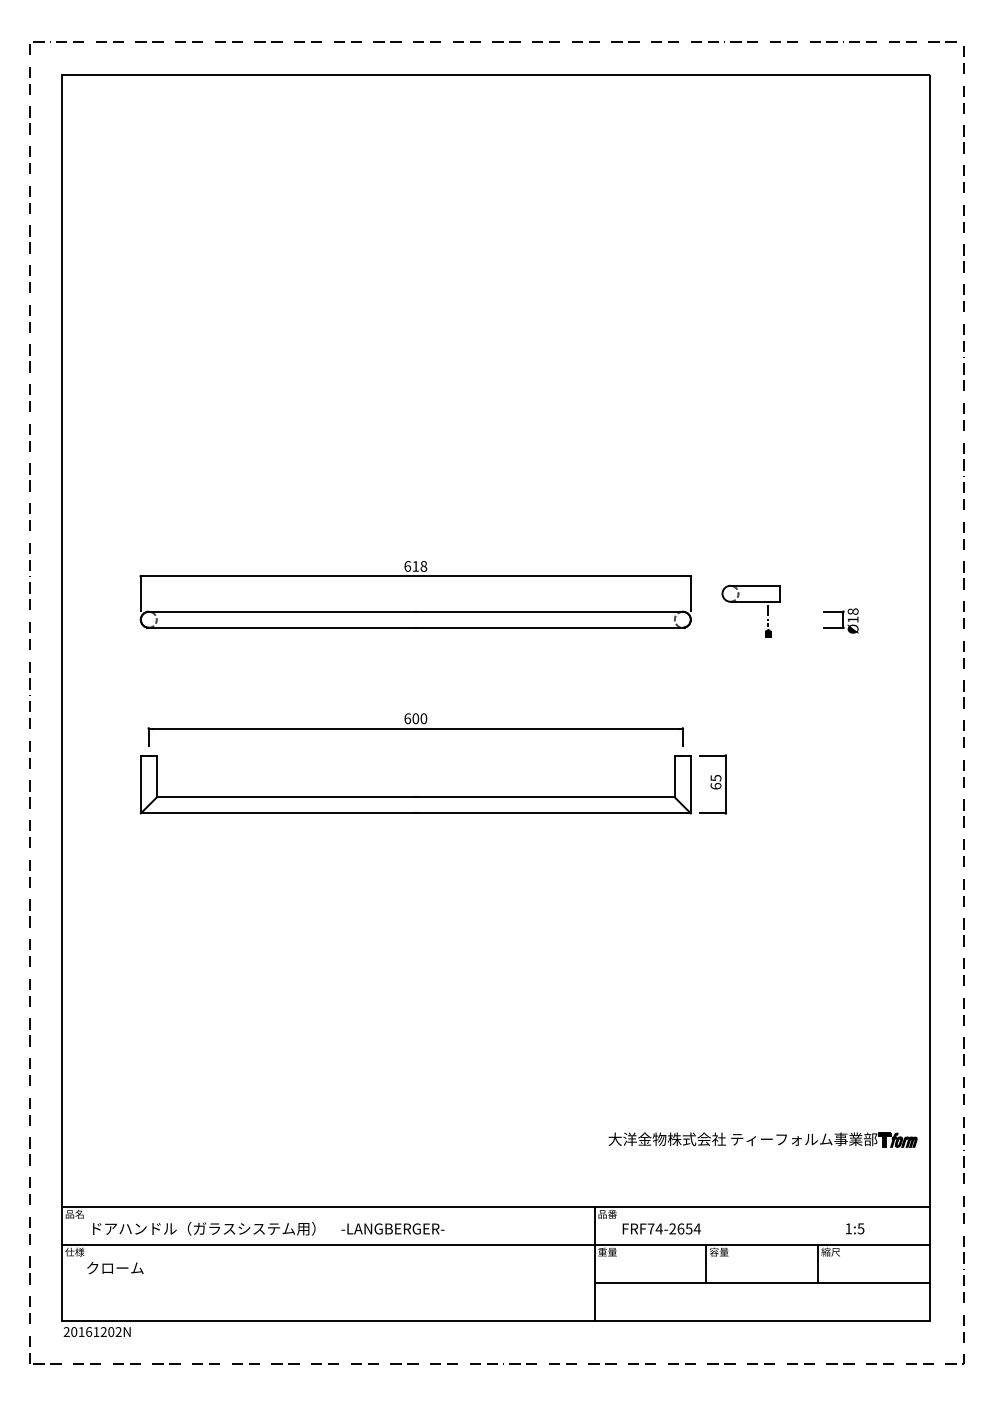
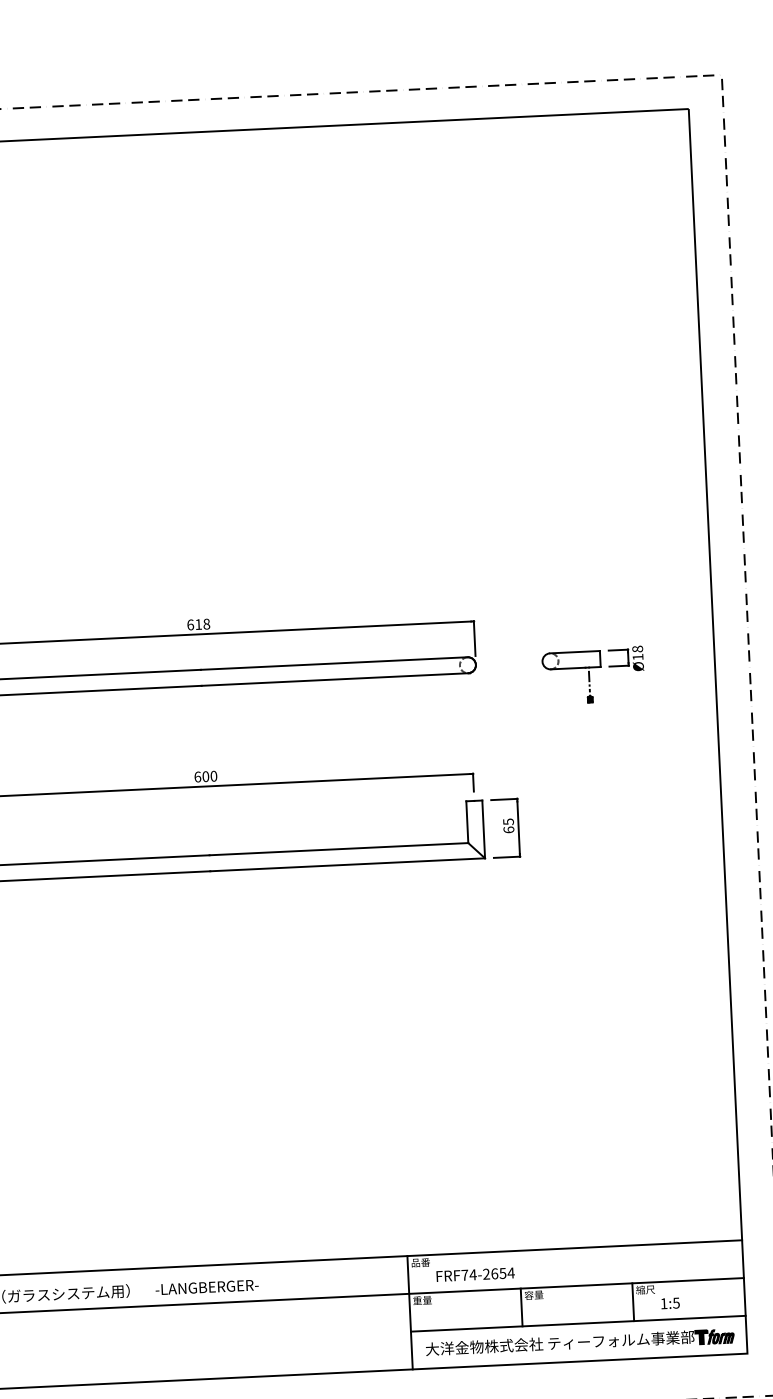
part: (750, 602) -> (570, 669), moved
part: (762, 1139) -> (579, 1342), moved
text: (855, 1228) -> (670, 1303), moved

